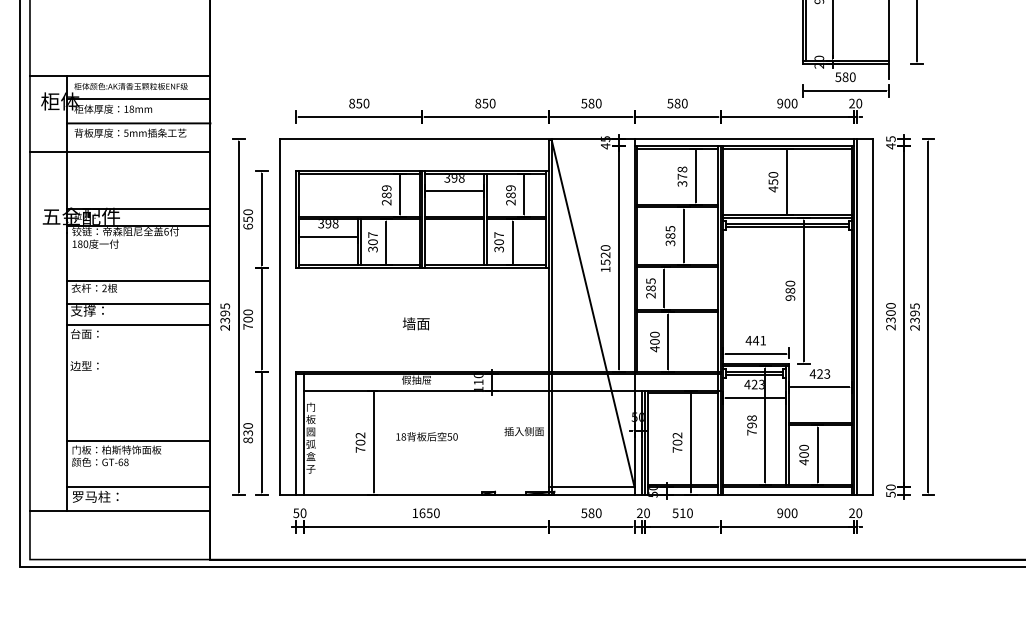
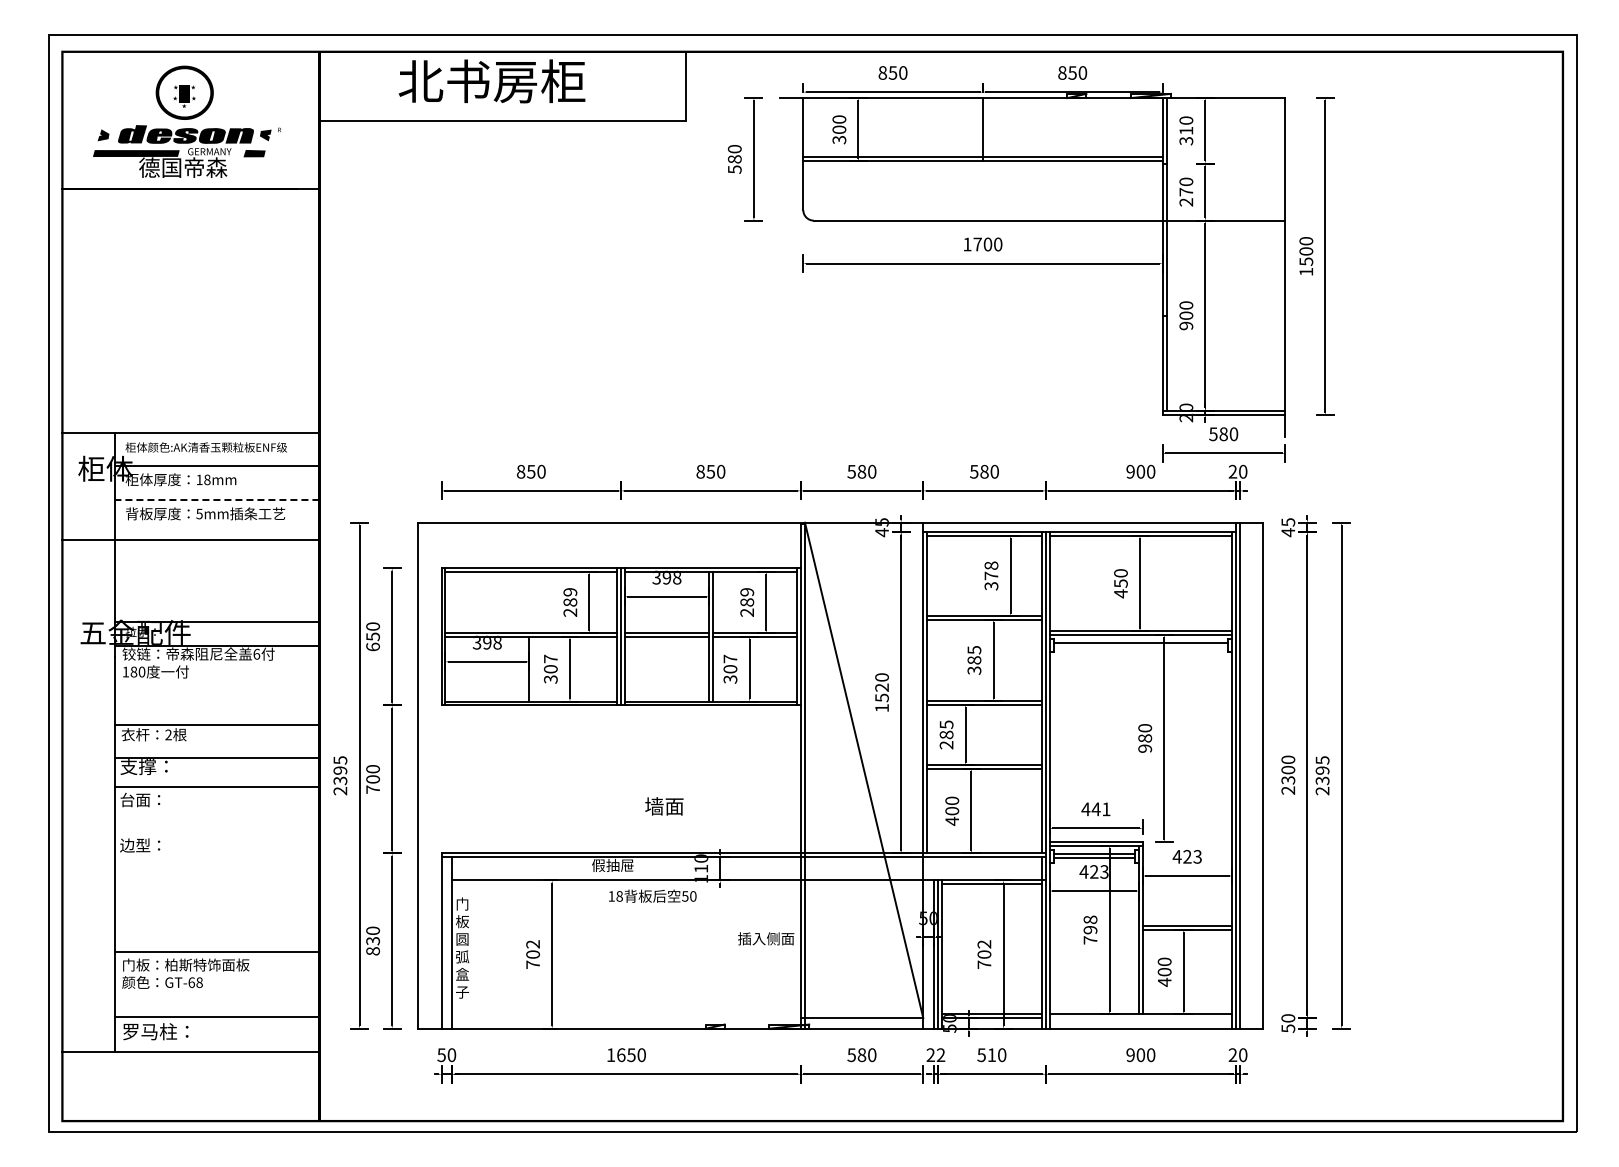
line: (138, 123) -> (216, 500), solid -> dashed
line: (787, 226) -> (1140, 647), removed
line: (360, 241) -> (533, 668), removed
text: (416, 323) -> (664, 806), moved
text: (426, 436) -> (652, 895), moved
line: (787, 487) -> (1140, 1018), removed
text: (646, 513) -> (940, 1055), 20 -> 22

